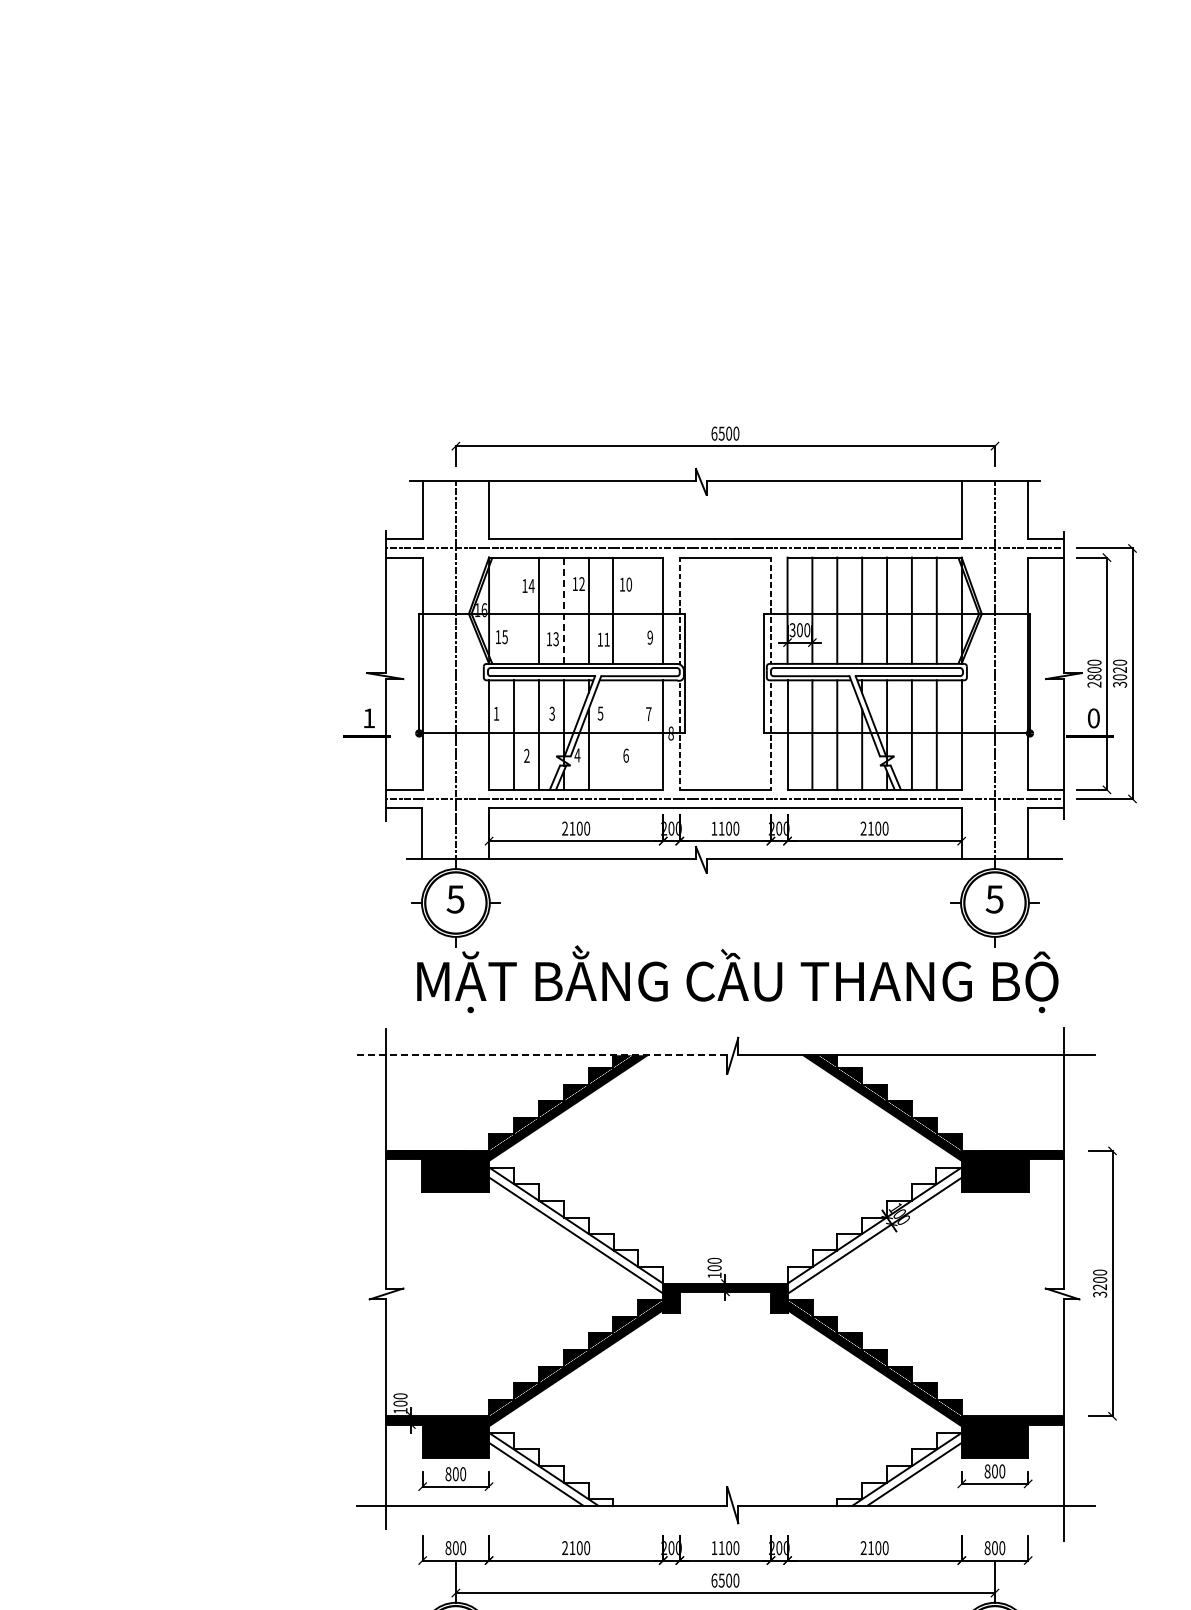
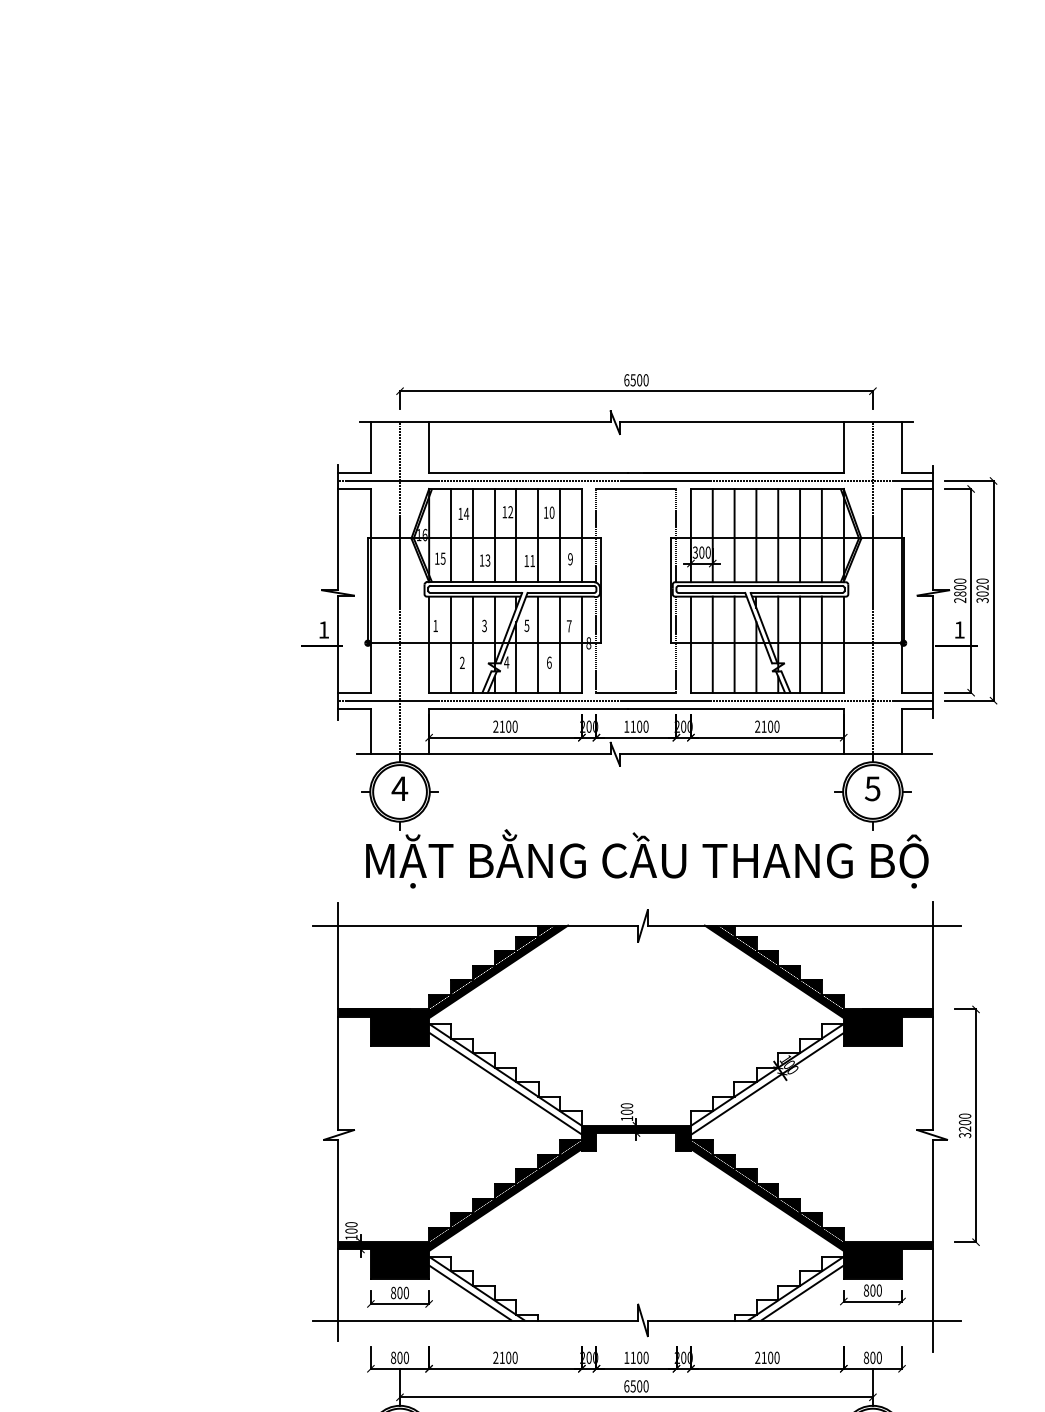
line: (513, 610) -> (450, 535), added
line: (563, 610) -> (494, 535), dashed -> solid
line: (638, 610) -> (560, 535), added
text: (1093, 718) -> (959, 630), 0 -> 1
line: (613, 734) -> (538, 644), added
line: (638, 734) -> (560, 644), added
text: (455, 899) -> (399, 788), 5 -> 4
line: (542, 1055) -> (476, 925), dashed -> solid

